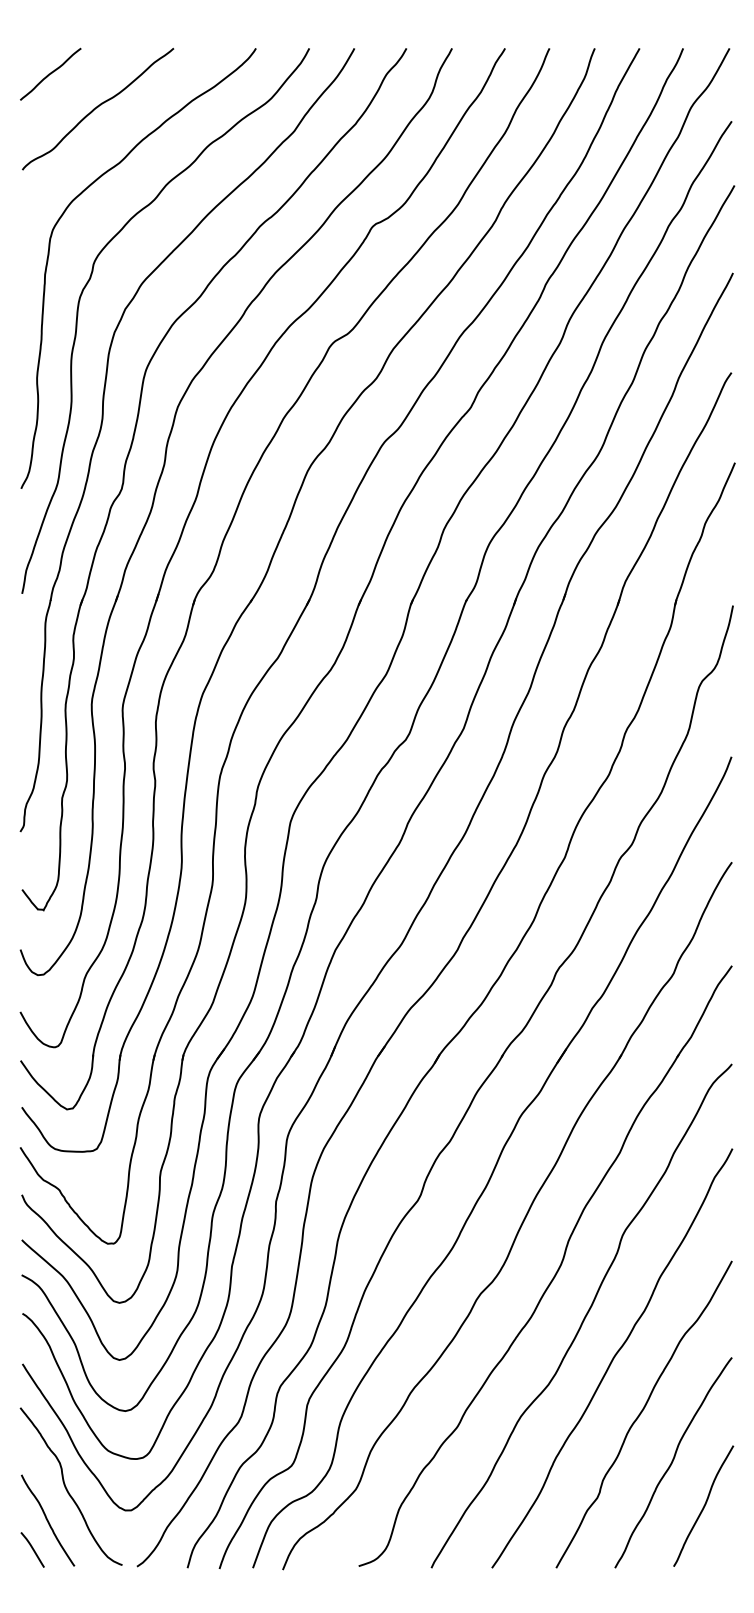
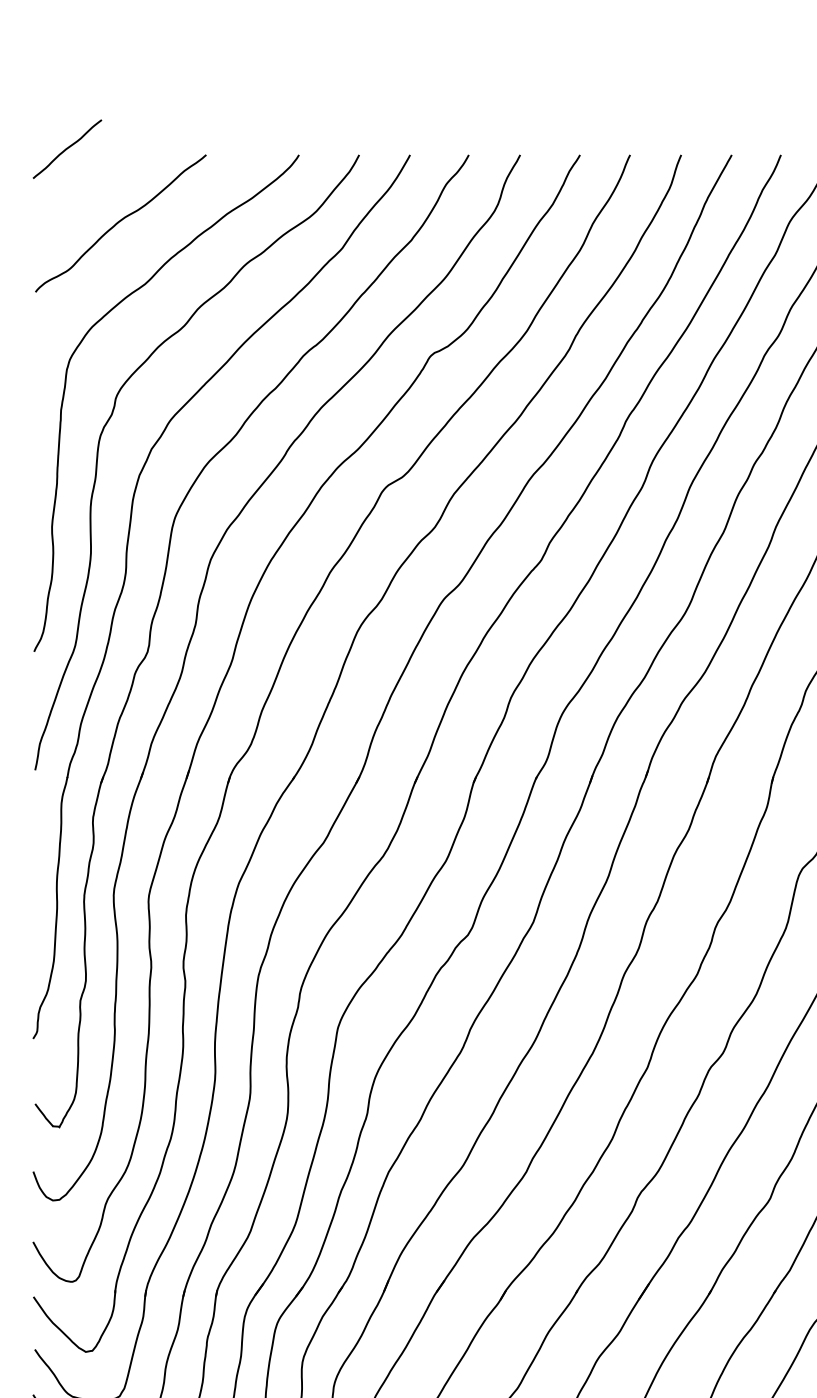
curve: (50, 73) -> (67, 148), moved

